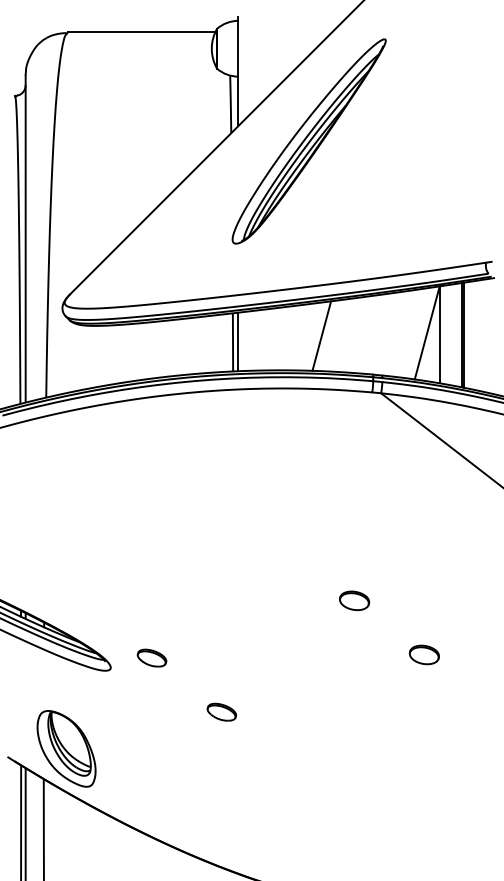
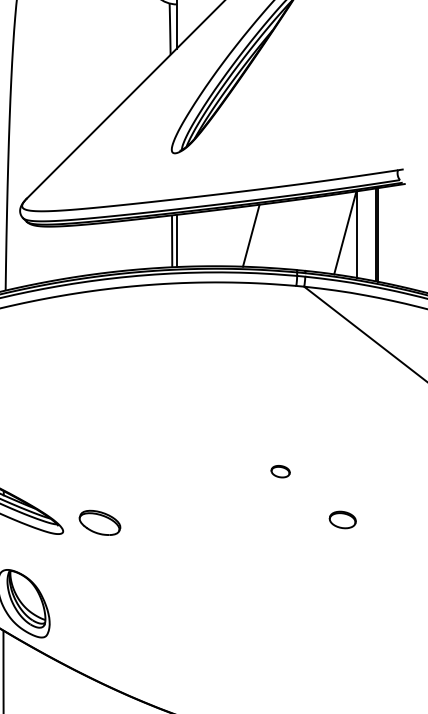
part: (354, 600) -> (280, 471), size x0.7
part: (151, 657) -> (99, 522), size x1.6
part: (221, 711) -> (161, 570), removed

